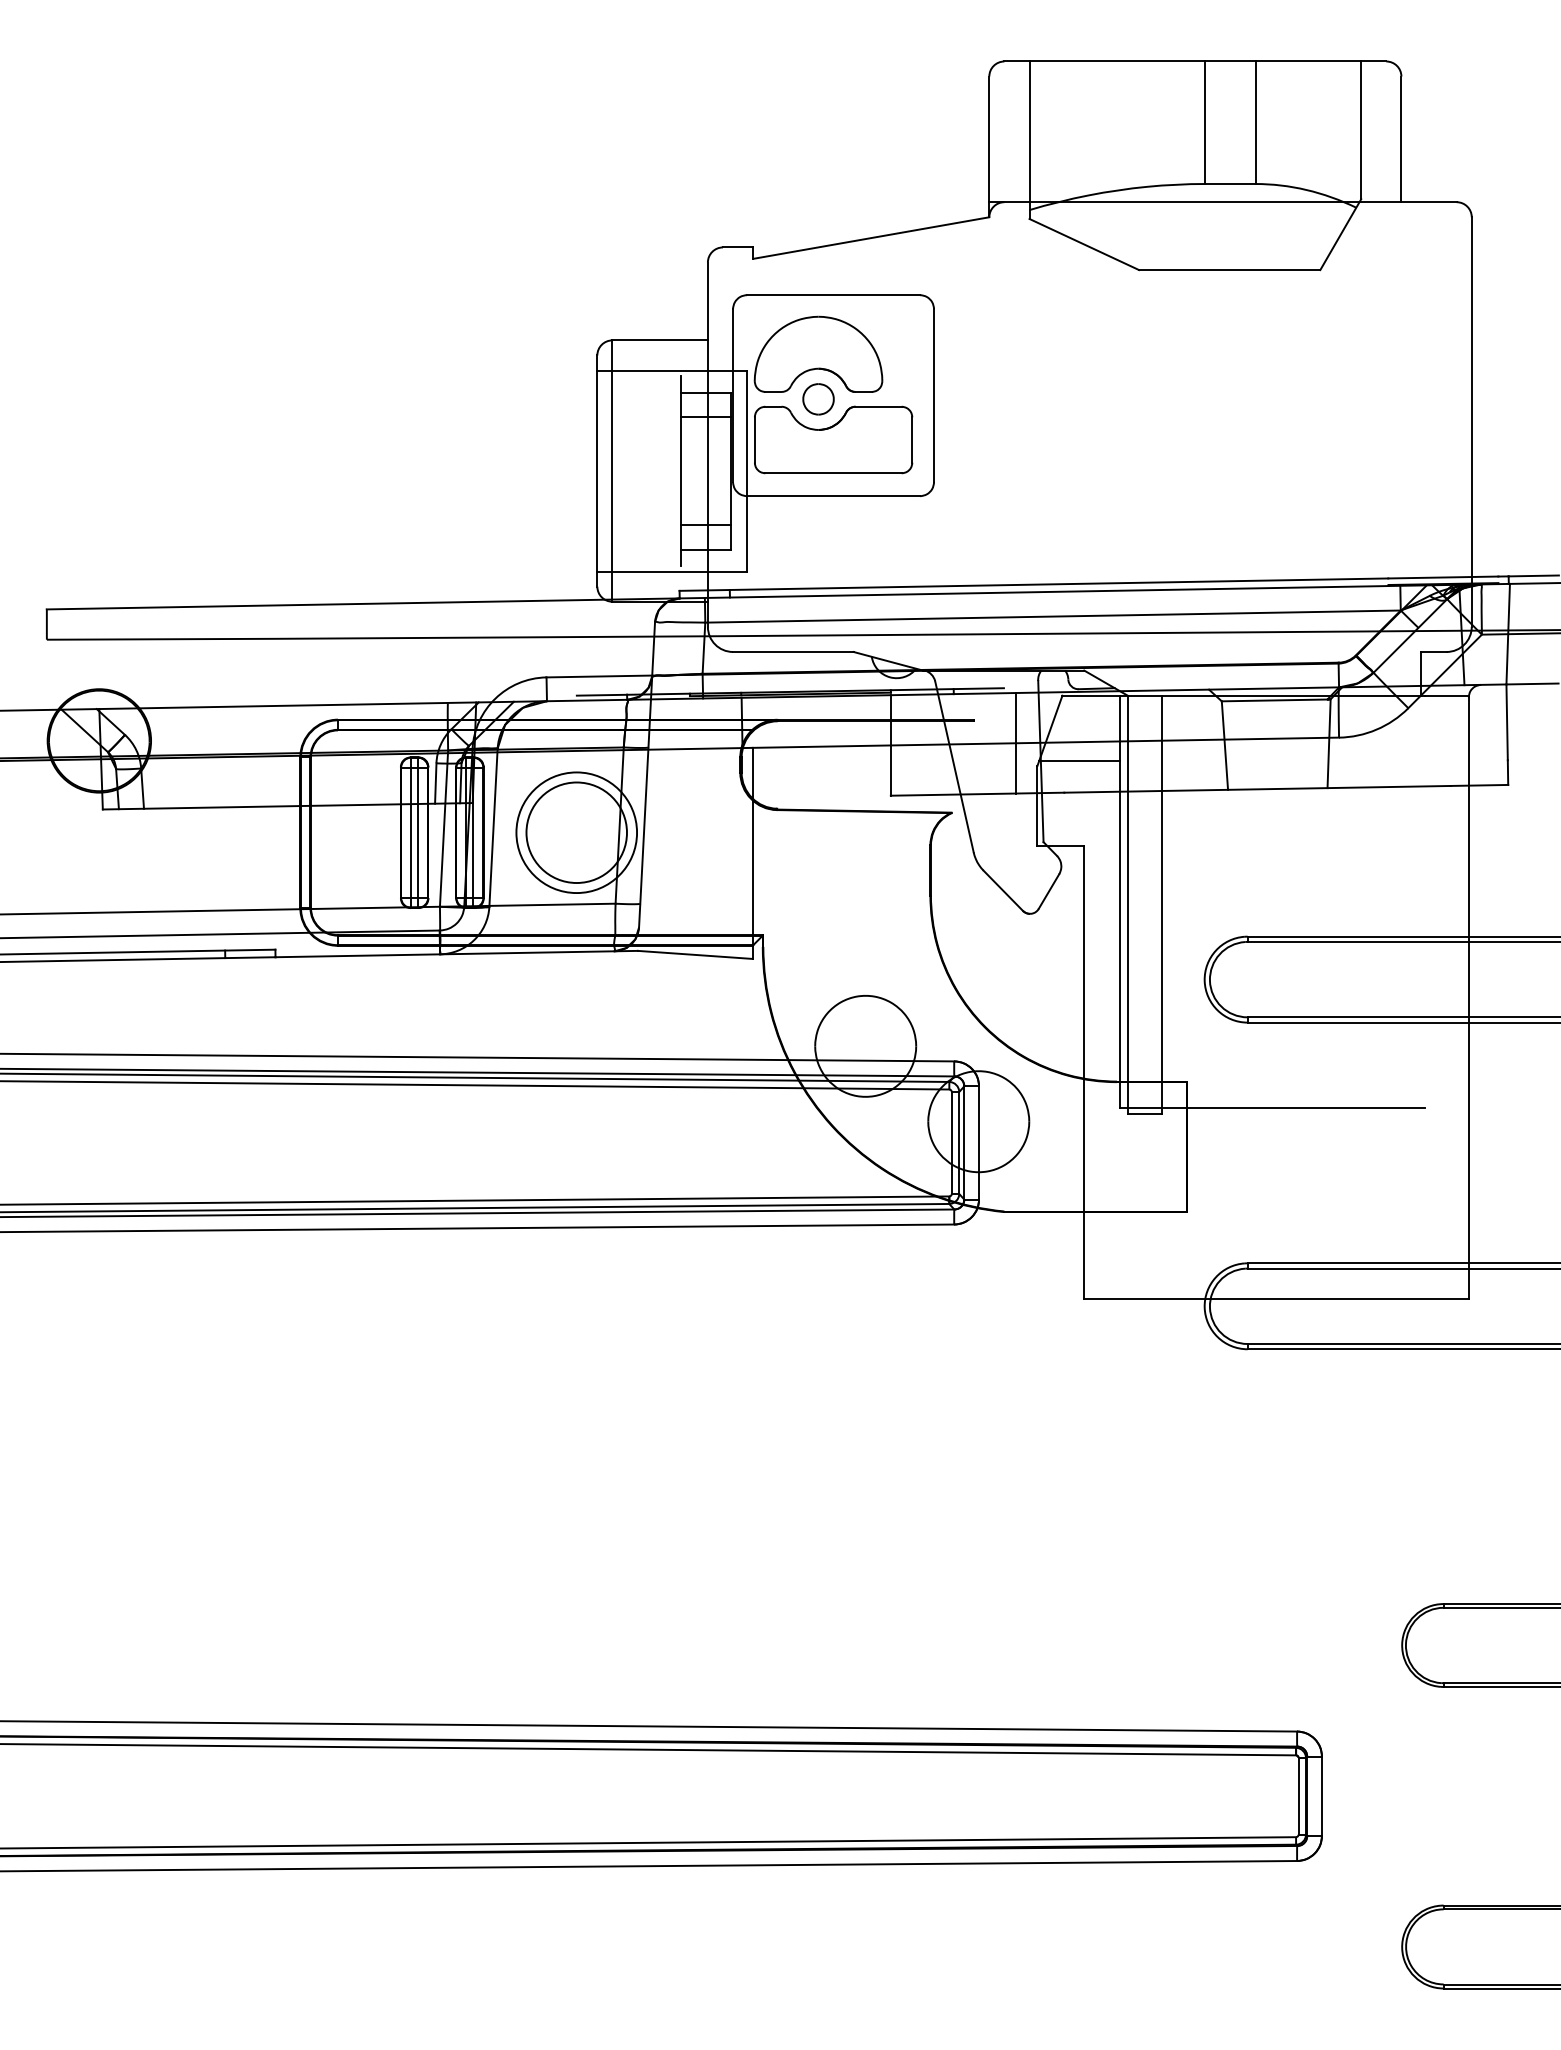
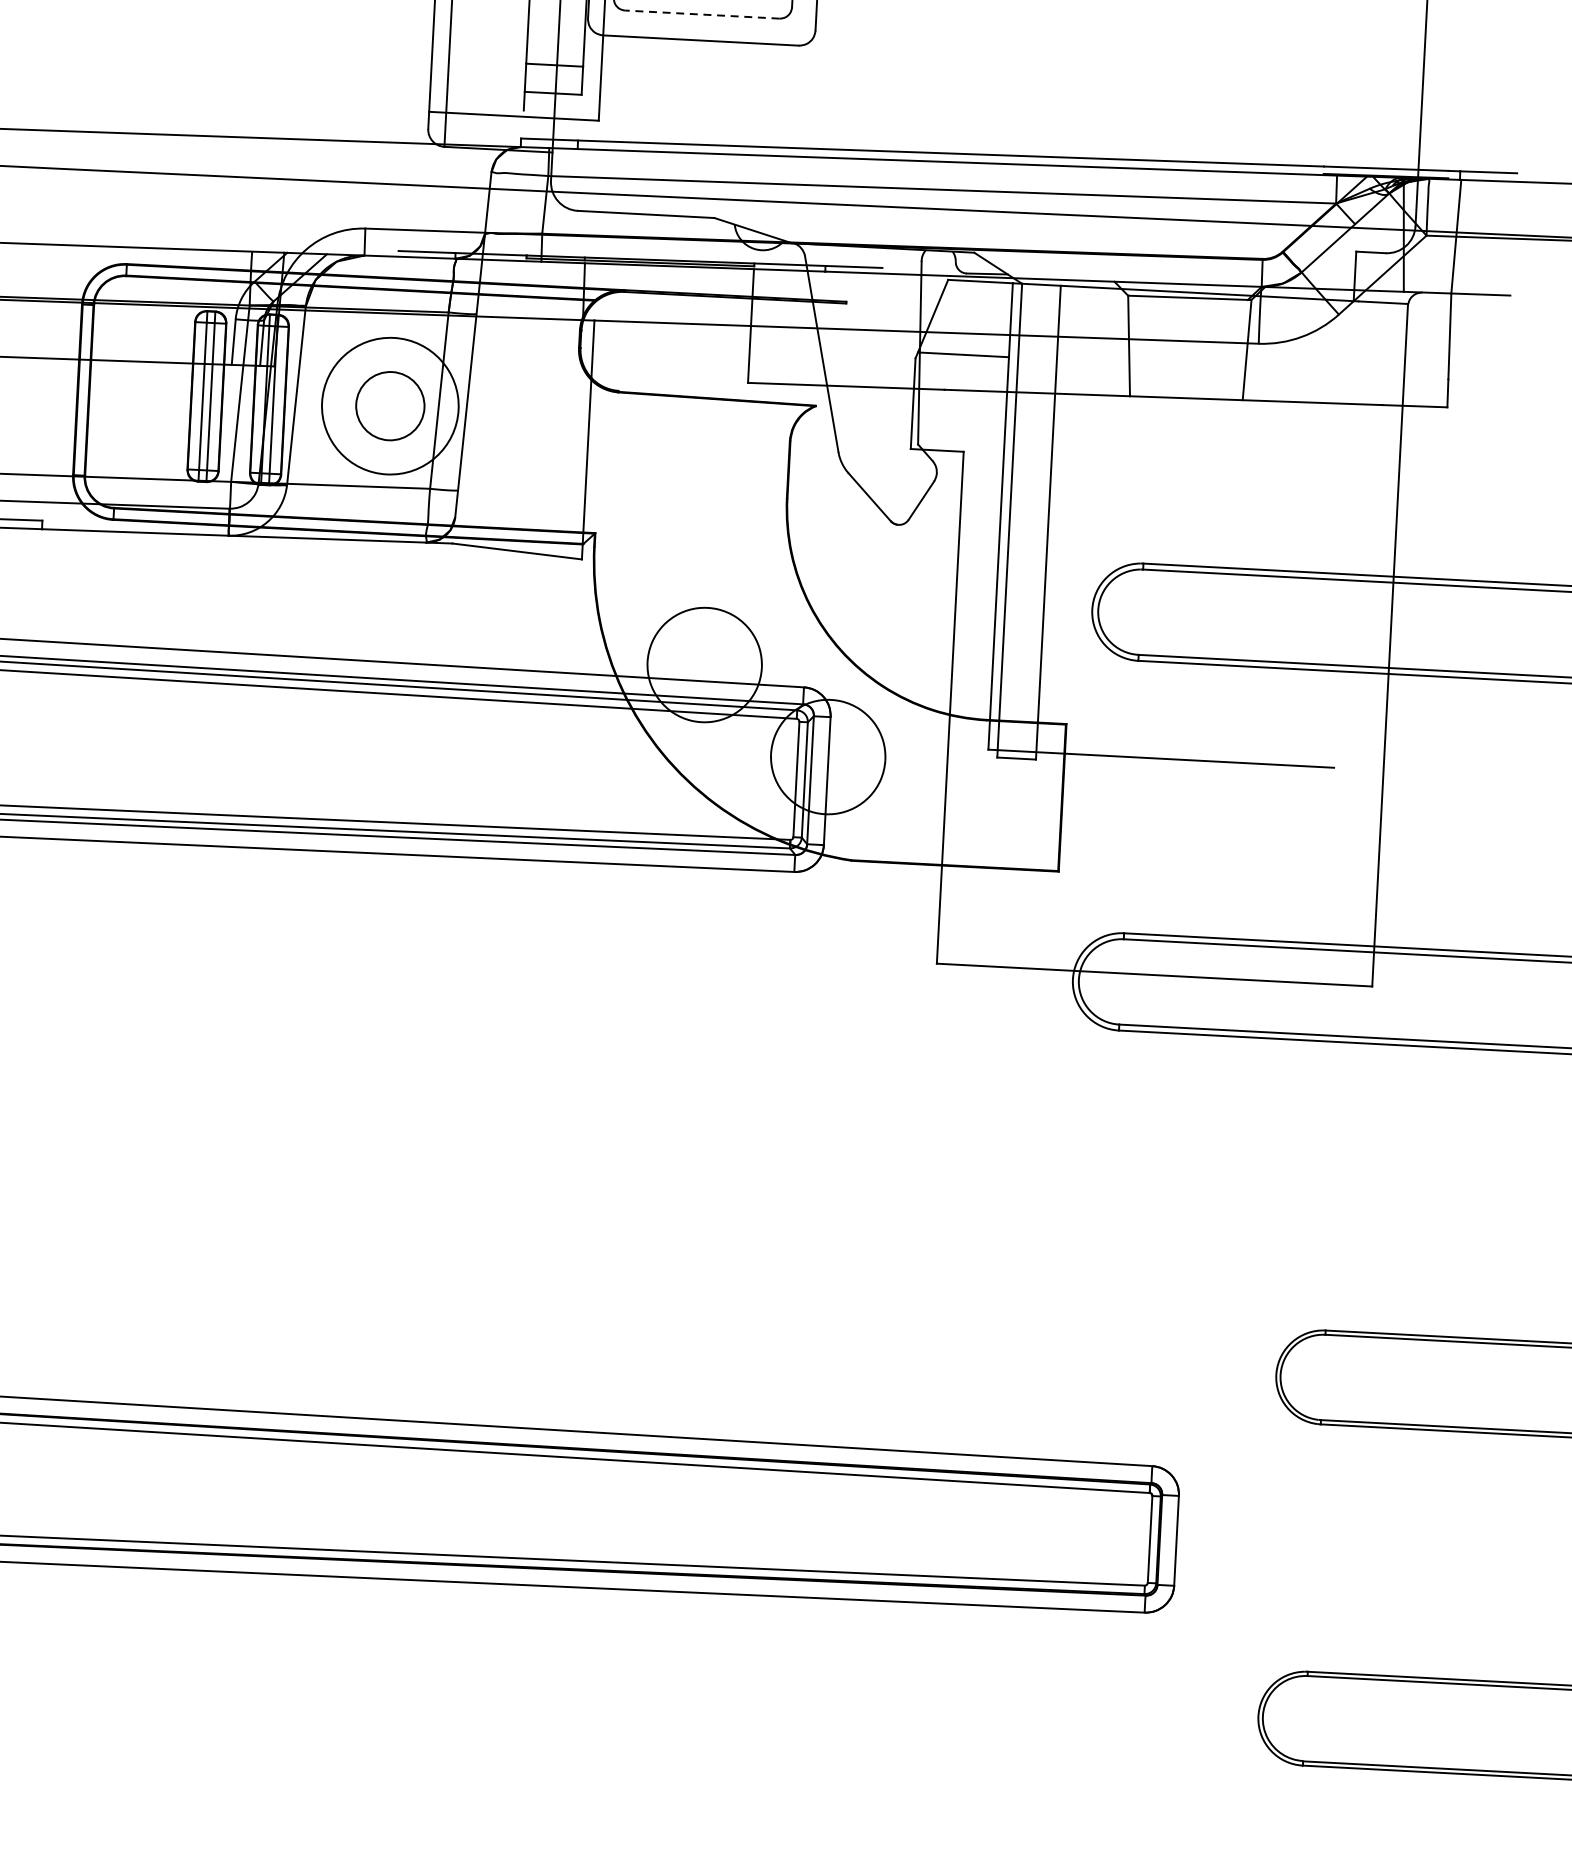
line: (833, 473) -> (702, 14), solid -> dashed
line: (1016, 743) -> (893, 331), removed
circle: (576, 832) -> (390, 405), size x0.6

